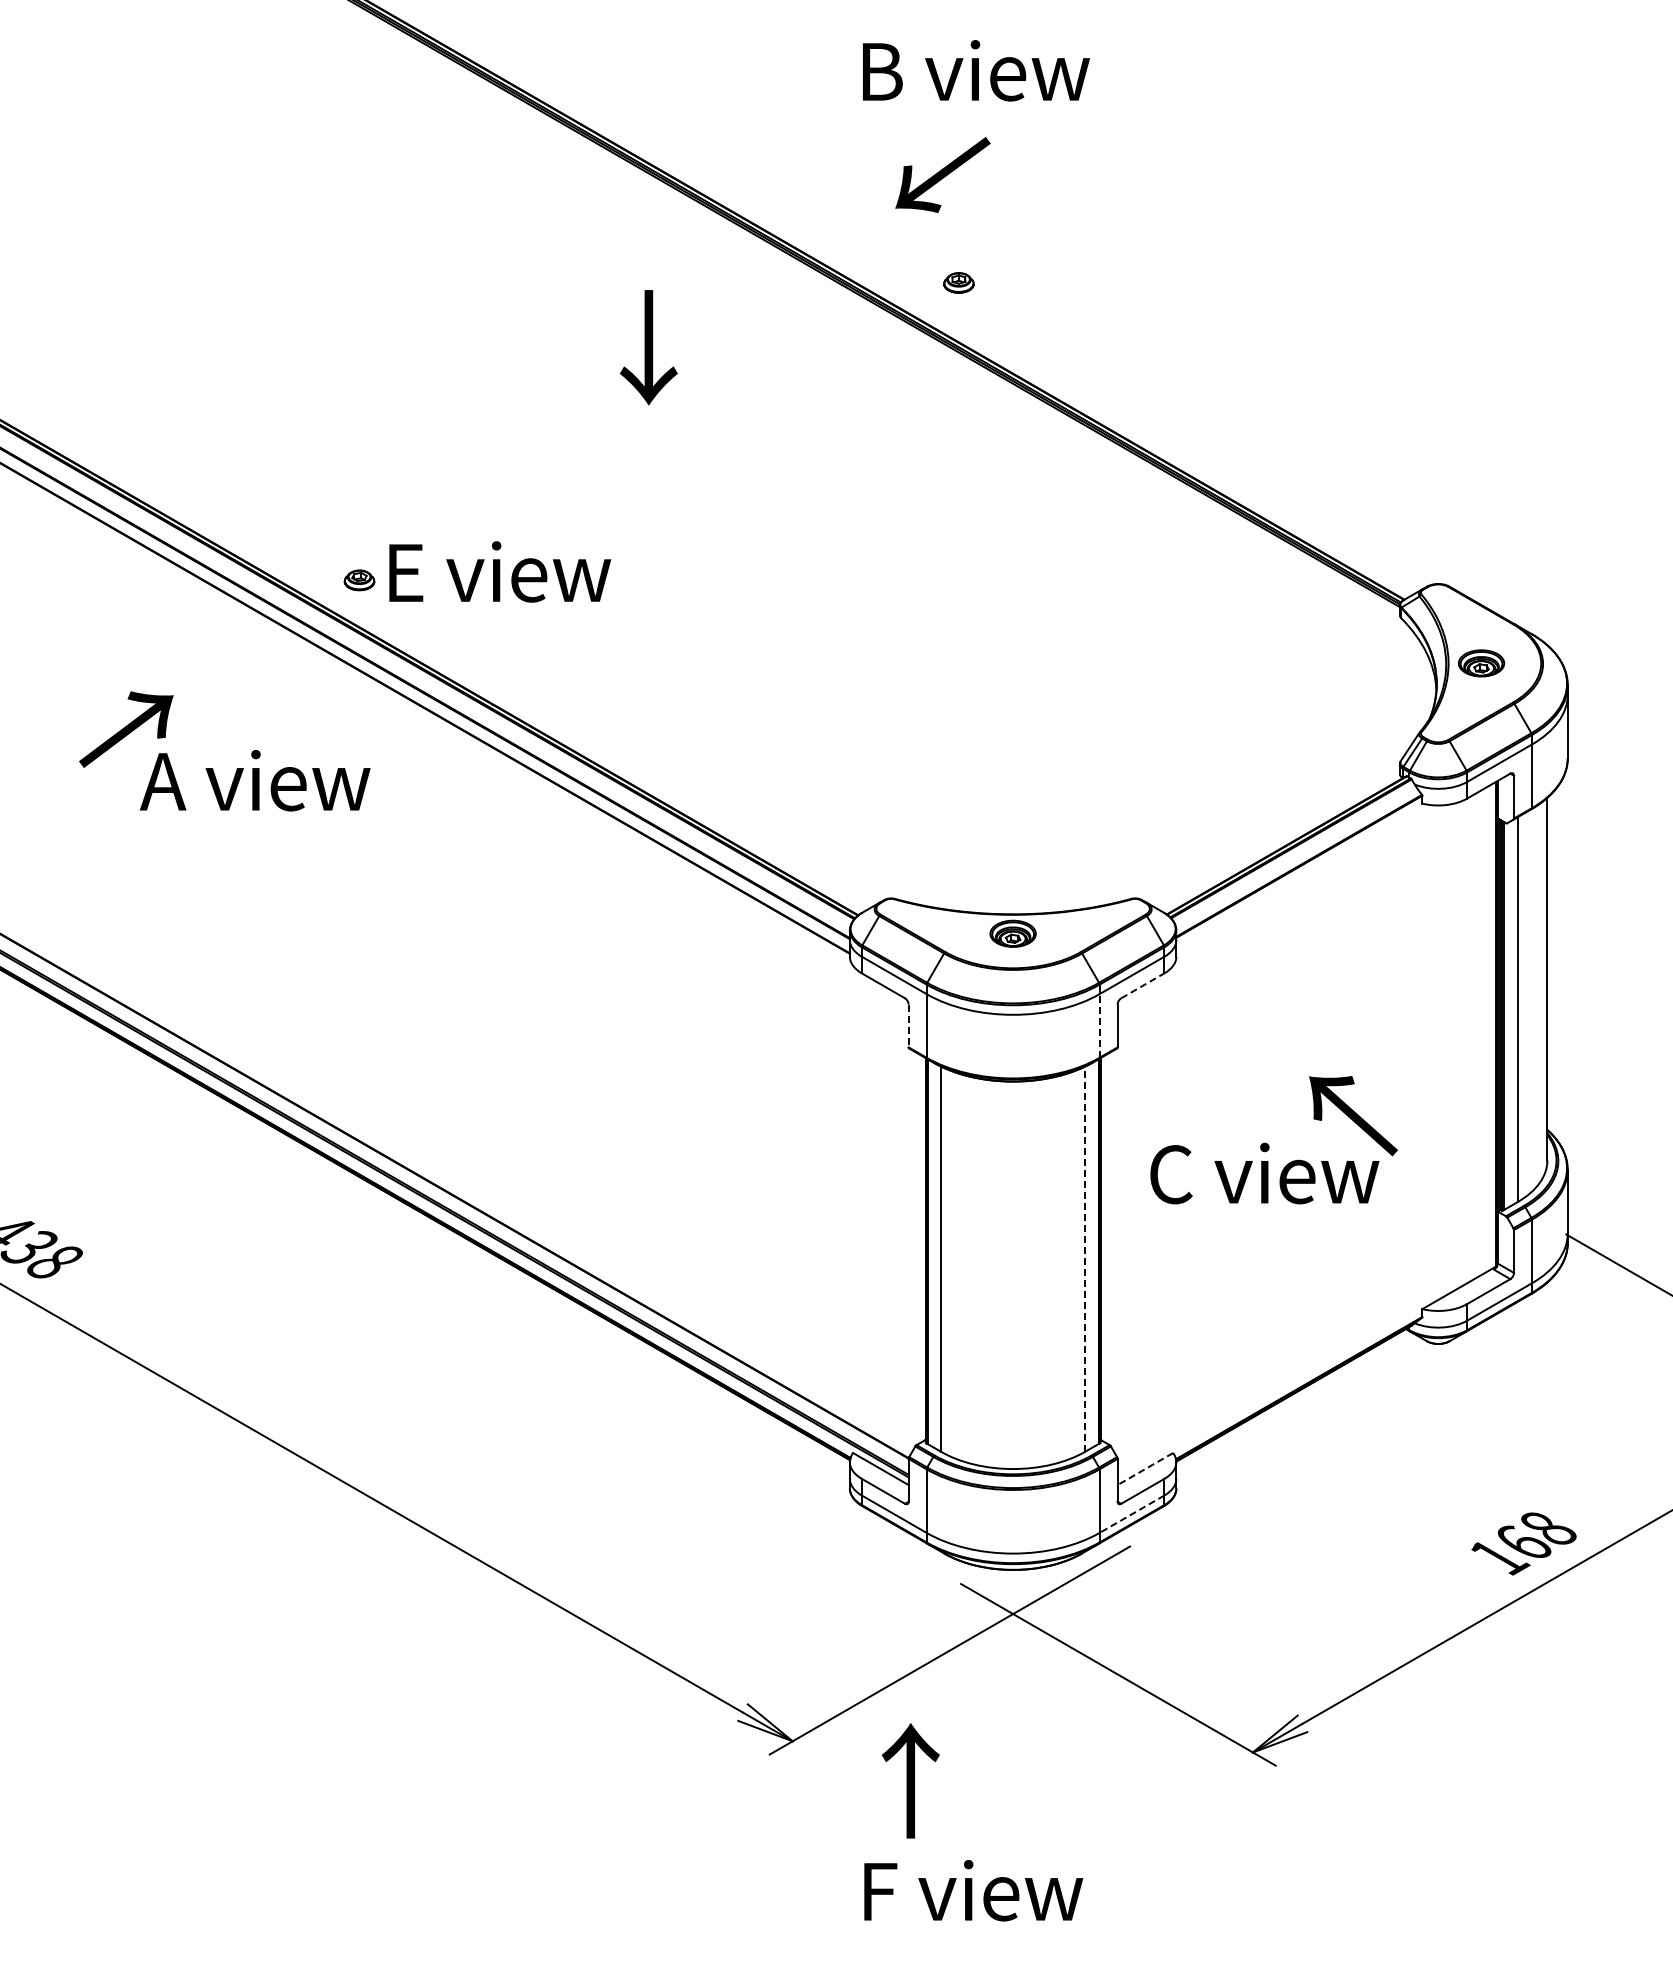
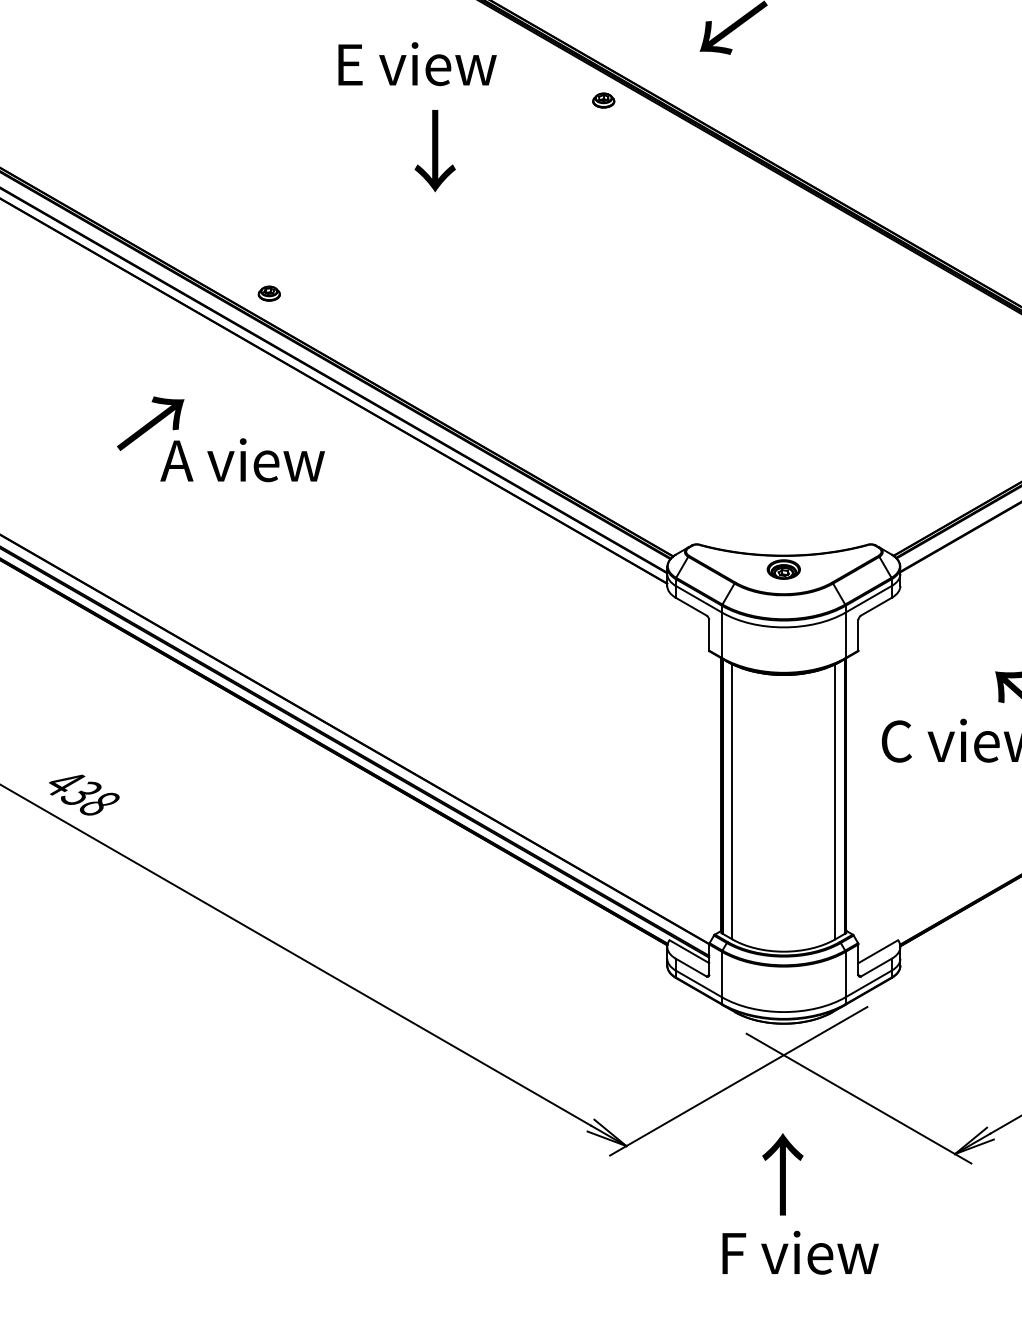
part: (958, 282) -> (603, 100), moved
text: (648, 347) -> (434, 150), moved
text: (500, 571) -> (417, 63), moved
part: (359, 580) -> (269, 293), moved
line: (1142, 985) -> (876, 606), dashed -> solid
line: (1099, 1025) -> (845, 635), dashed -> solid
line: (908, 1026) -> (709, 635), dashed -> solid
line: (1085, 1259) -> (835, 802), dashed -> solid
line: (1144, 1469) -> (877, 952), dashed -> solid
line: (1131, 1514) -> (868, 984), dashed -> solid
text: (910, 1780) -> (782, 1174), moved
text: (973, 1890) -> (800, 1252), moved

